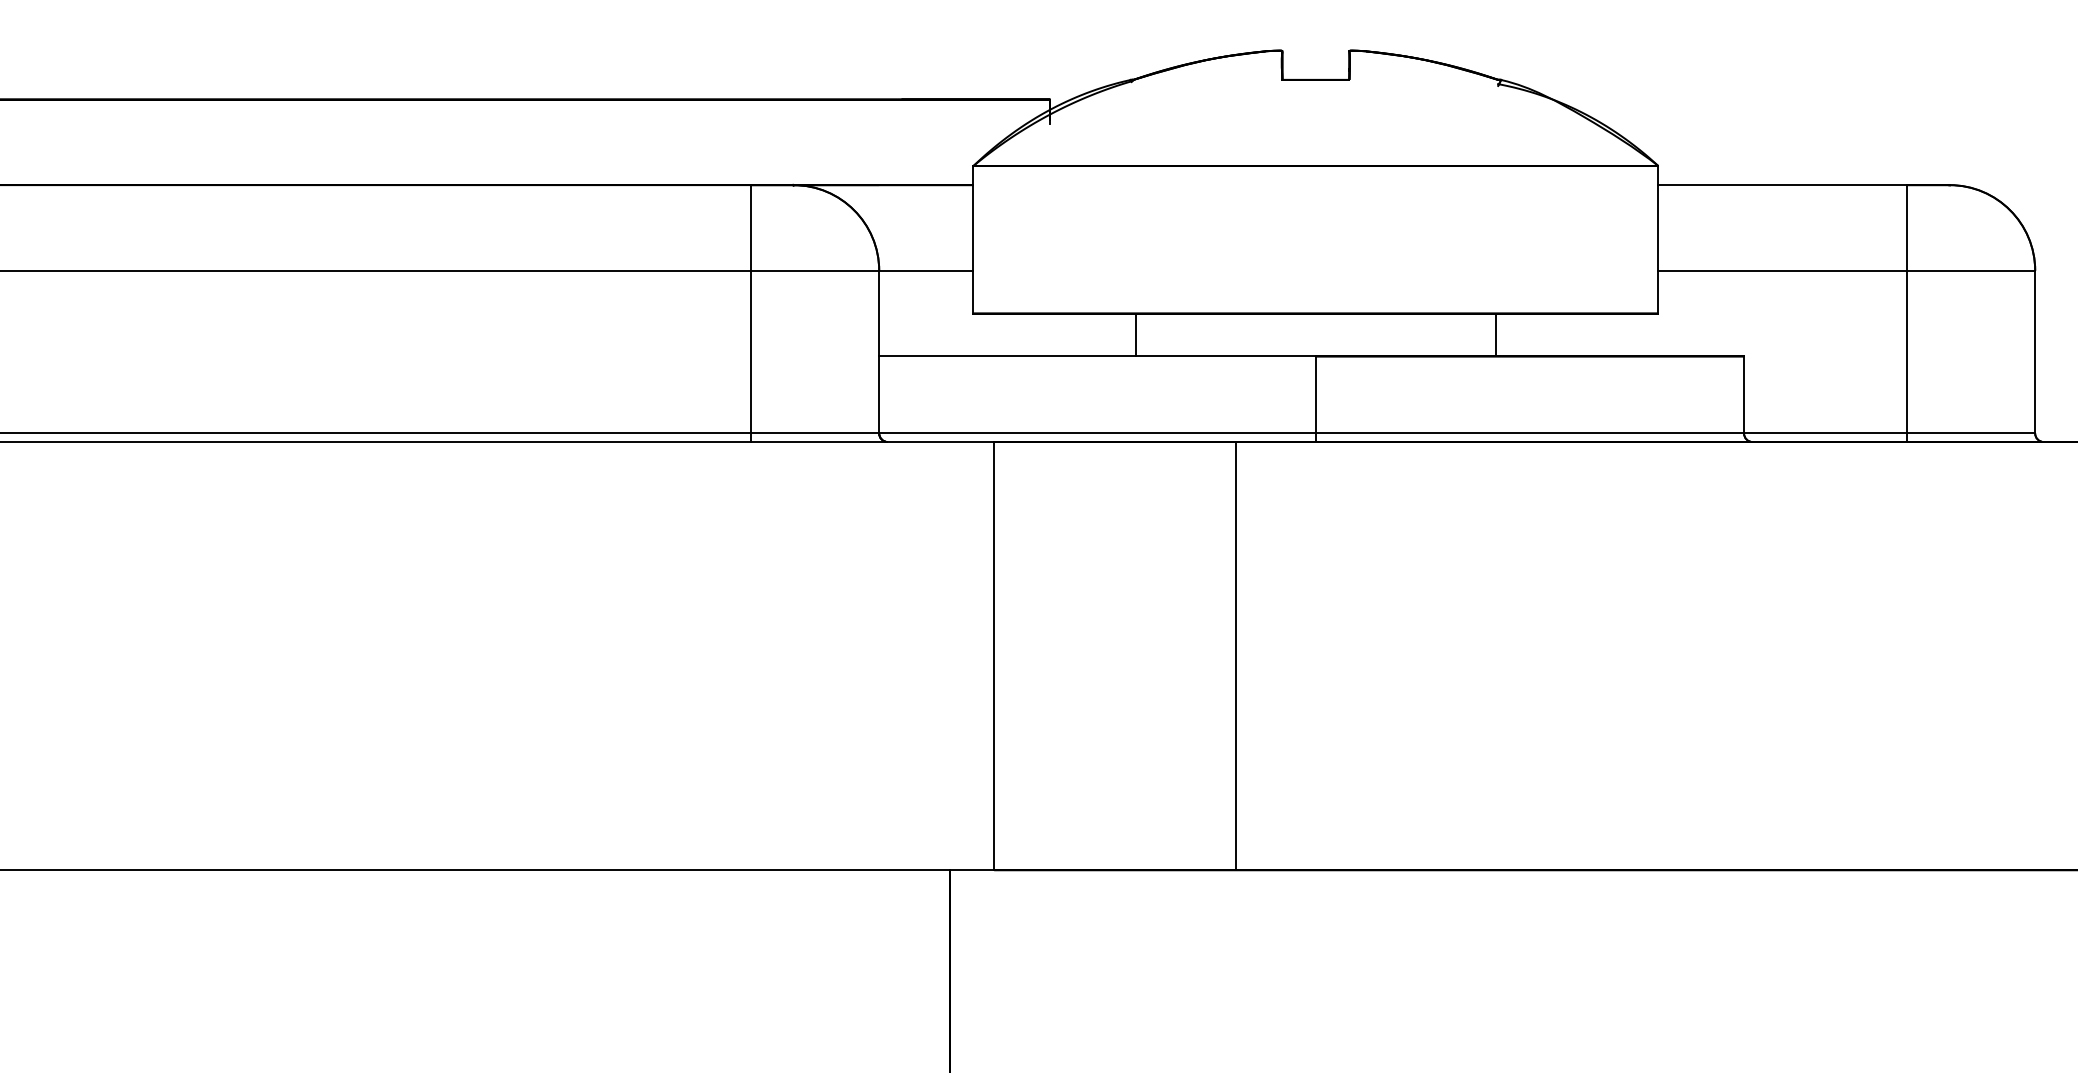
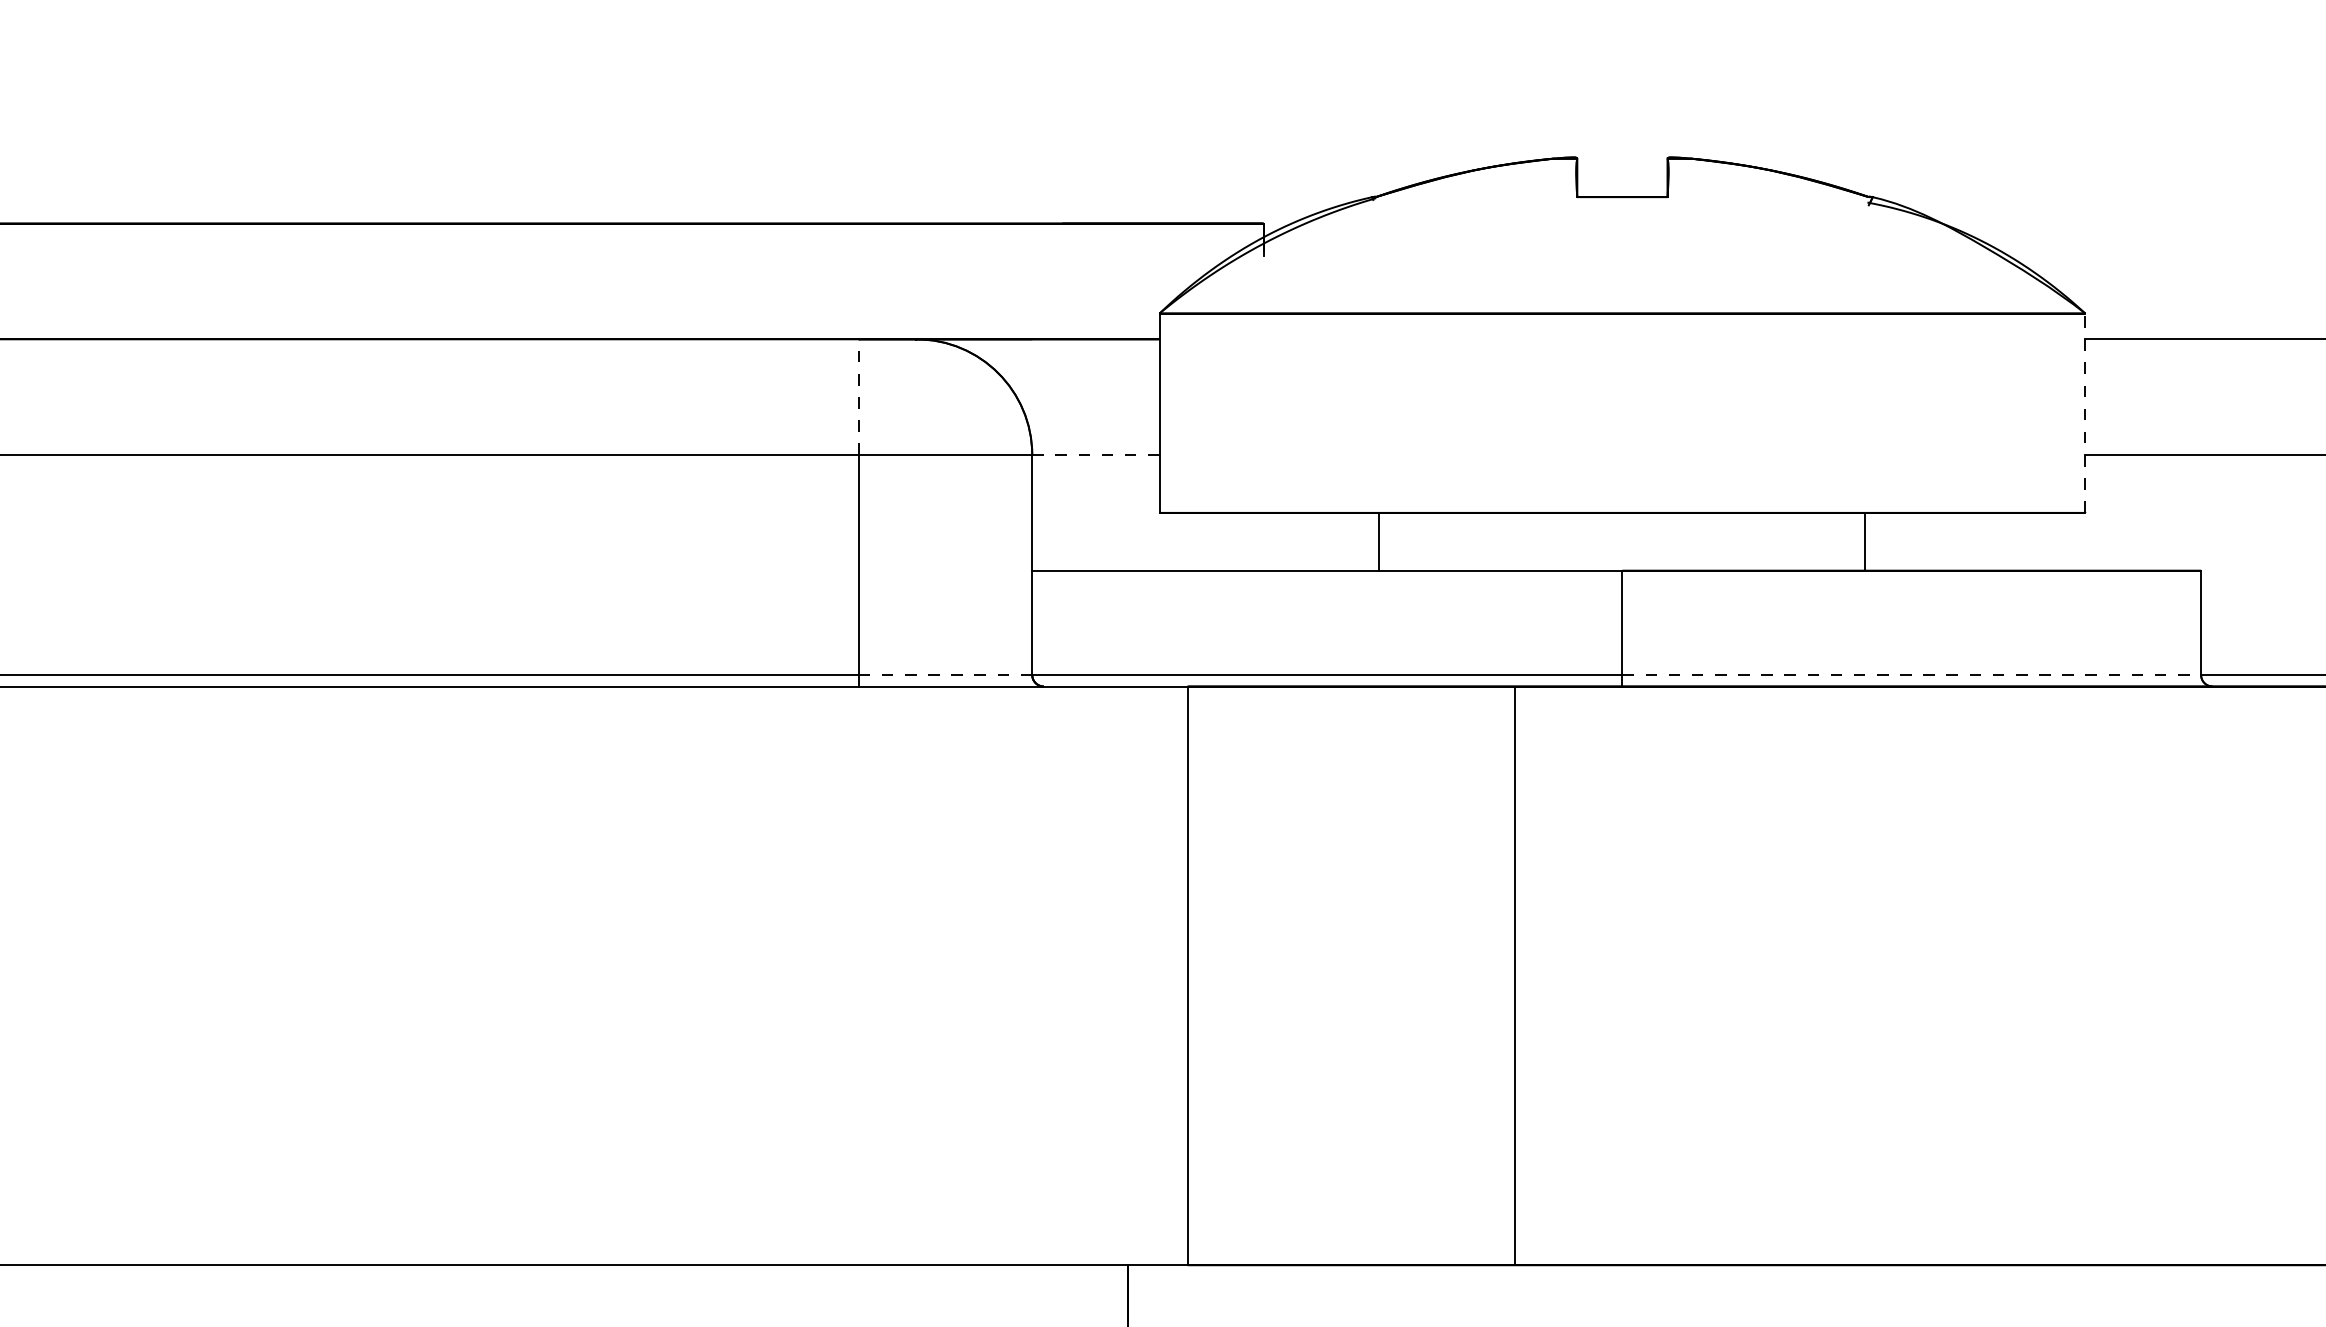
line: (750, 227) -> (858, 396), solid -> dashed
line: (1658, 239) -> (2085, 412), solid -> dashed
line: (925, 270) -> (1094, 454), solid -> dashed
line: (815, 433) -> (946, 674), solid -> dashed
line: (1530, 433) -> (1912, 674), solid -> dashed

